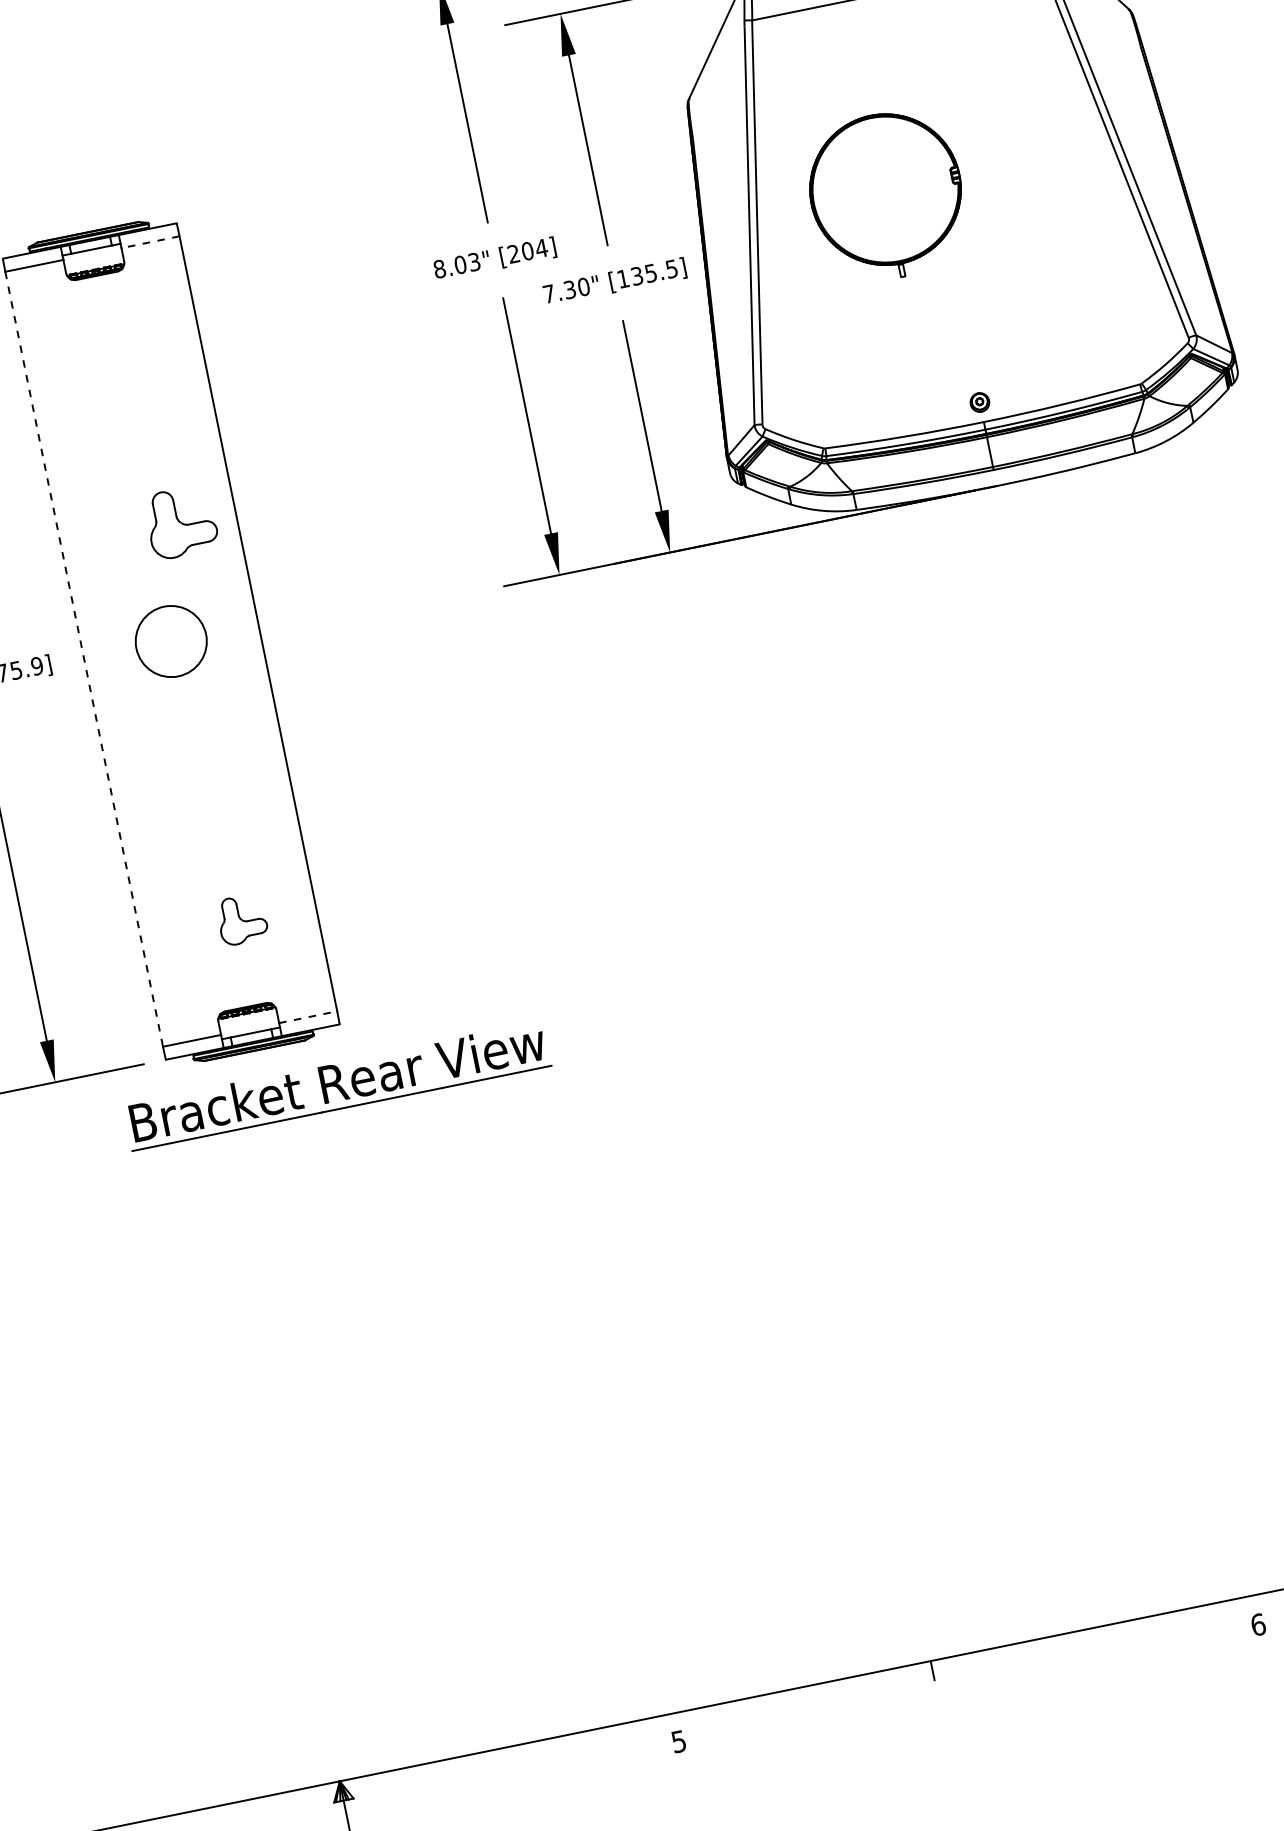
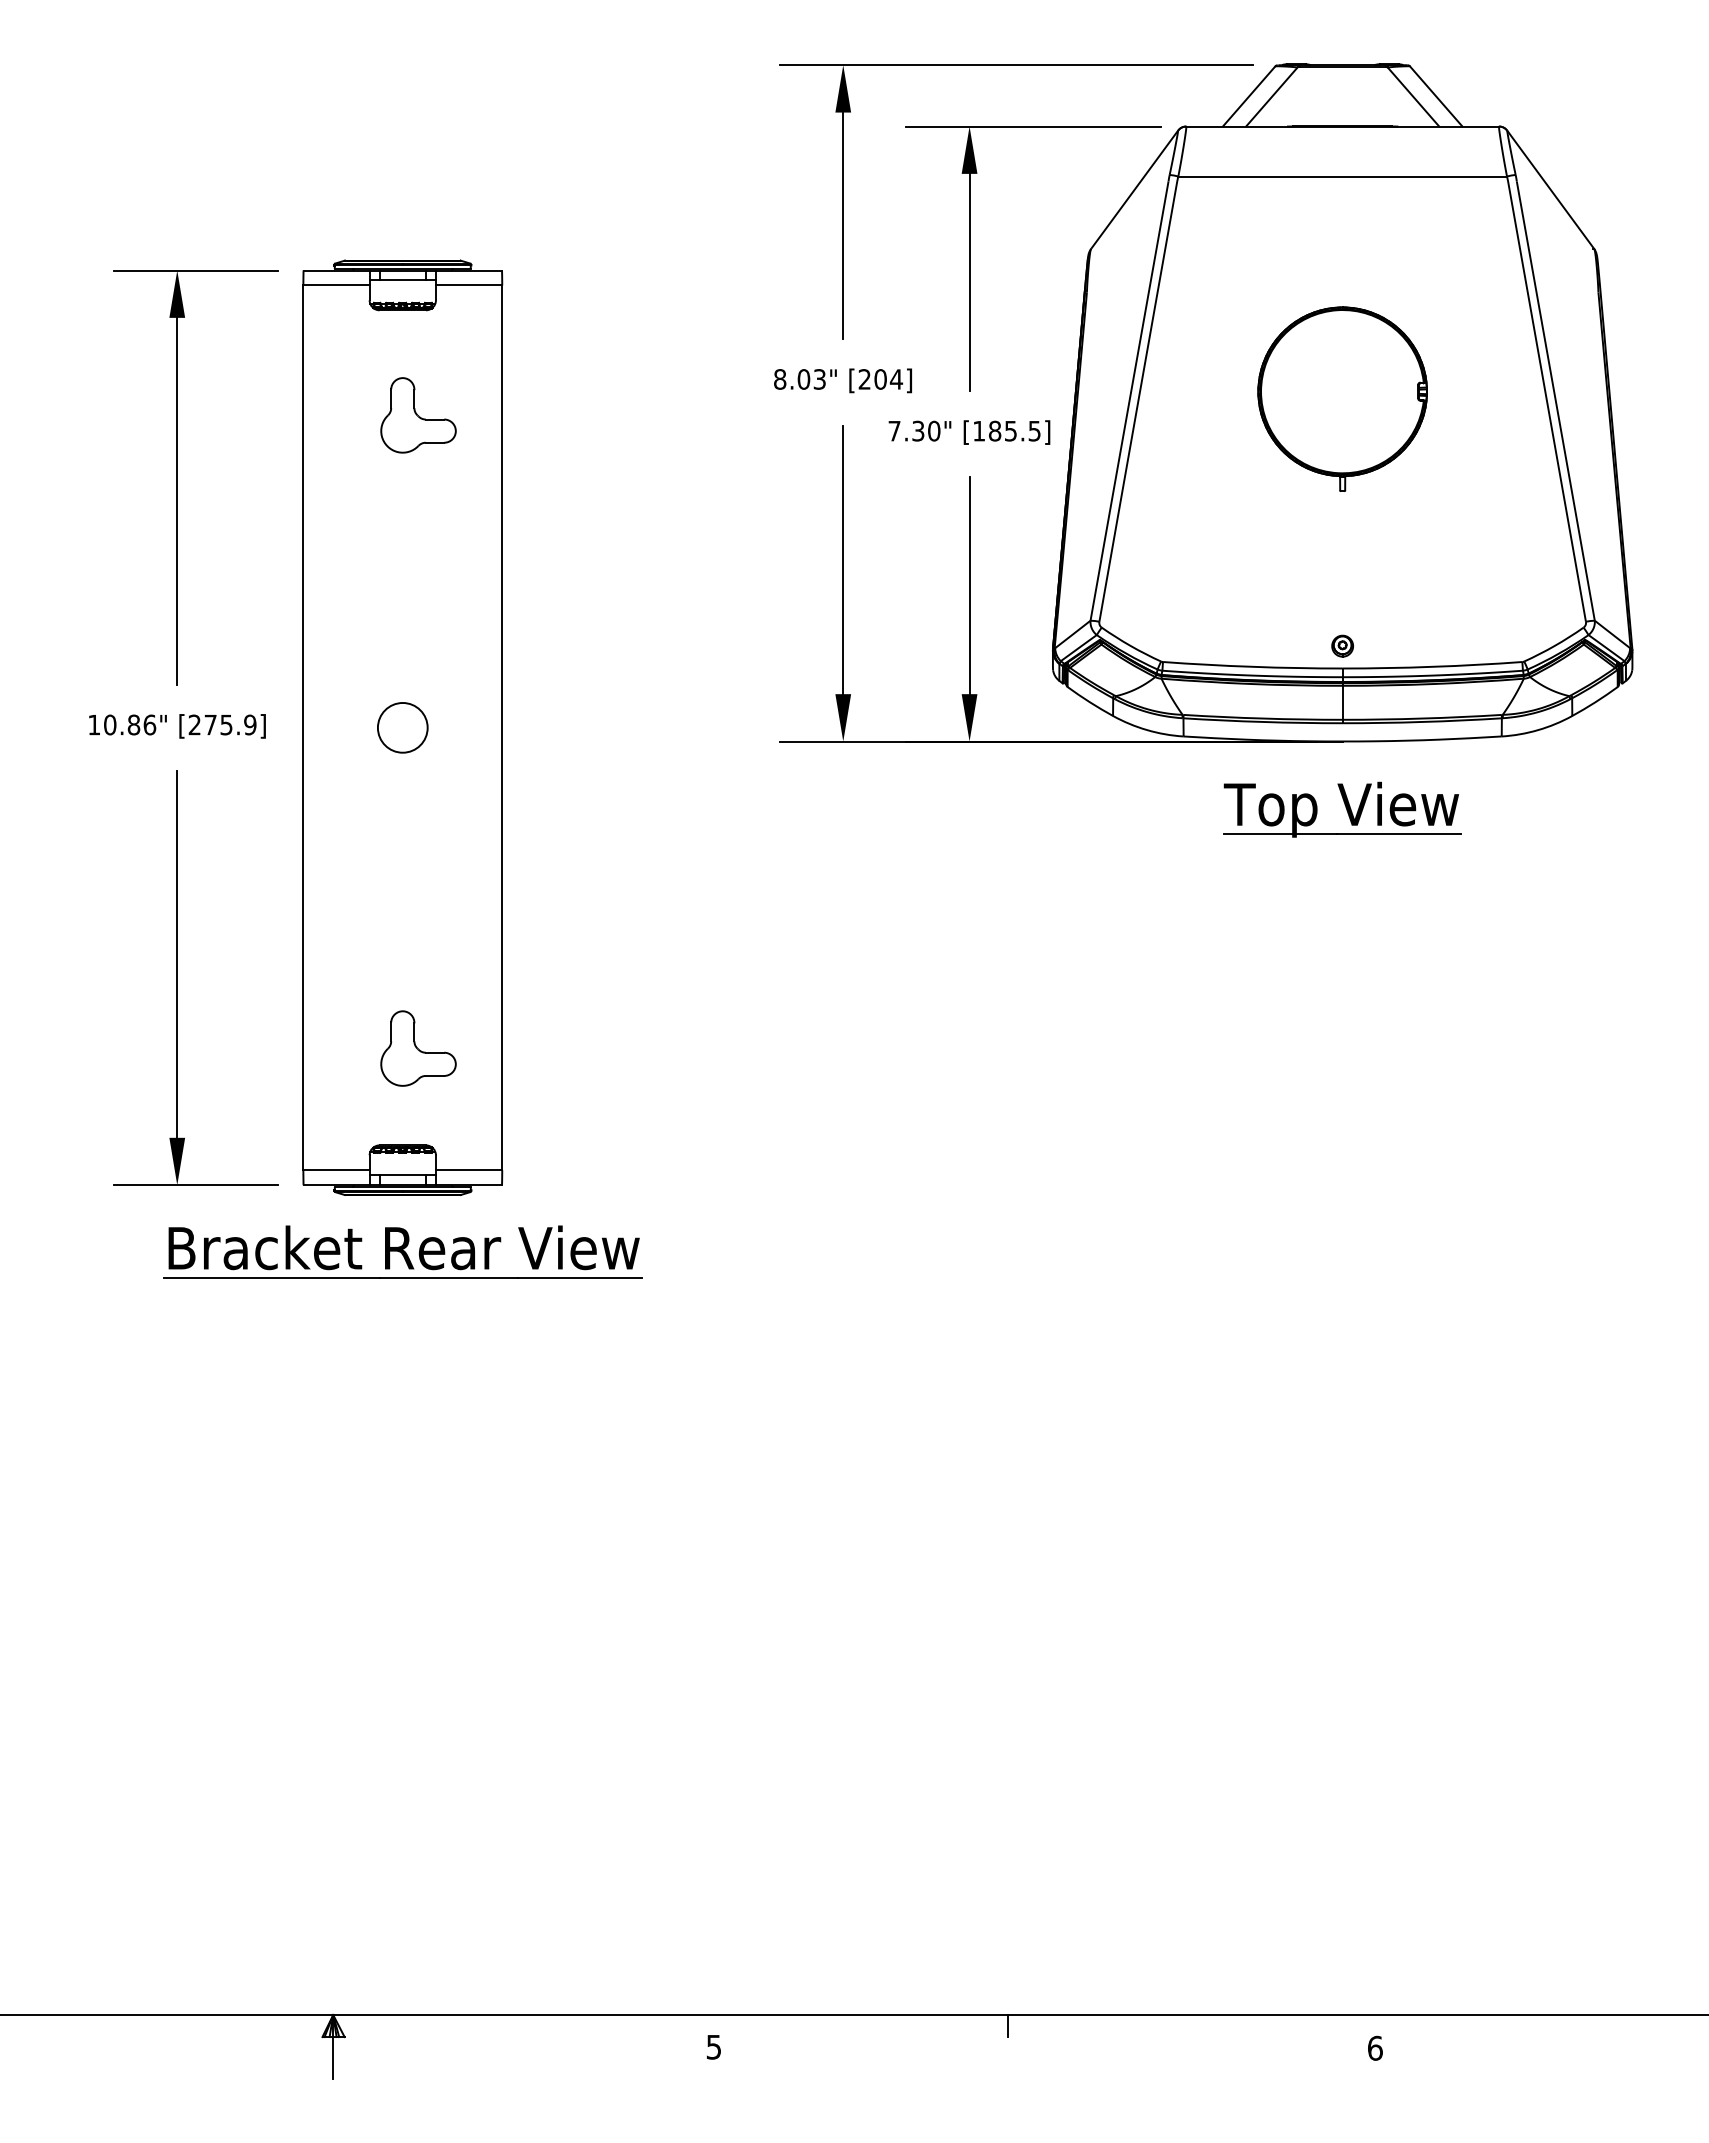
part: (886, 195) -> (1342, 398), moved
line: (150, 242) -> (468, 285), dashed -> solid
text: (637, 275) -> (995, 430), [135.5] -> [185.5]
part: (181, 522) -> (418, 415), moved
part: (1008, 545) -> (1342, 809), added
circle: (170, 641) -> (402, 727), size x0.62
line: (84, 659) -> (303, 728), dashed -> solid
part: (242, 919) -> (418, 1048), size x1.43
line: (308, 1017) -> (469, 1170), dashed -> solid
part: (337, 1085) -> (402, 1251), moved

